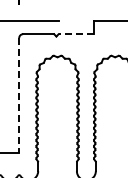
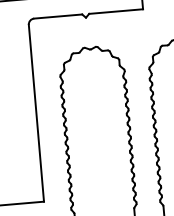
line: (75, 34) -> (115, 12), dashed -> solid
line: (19, 95) -> (36, 113), dashed -> solid

